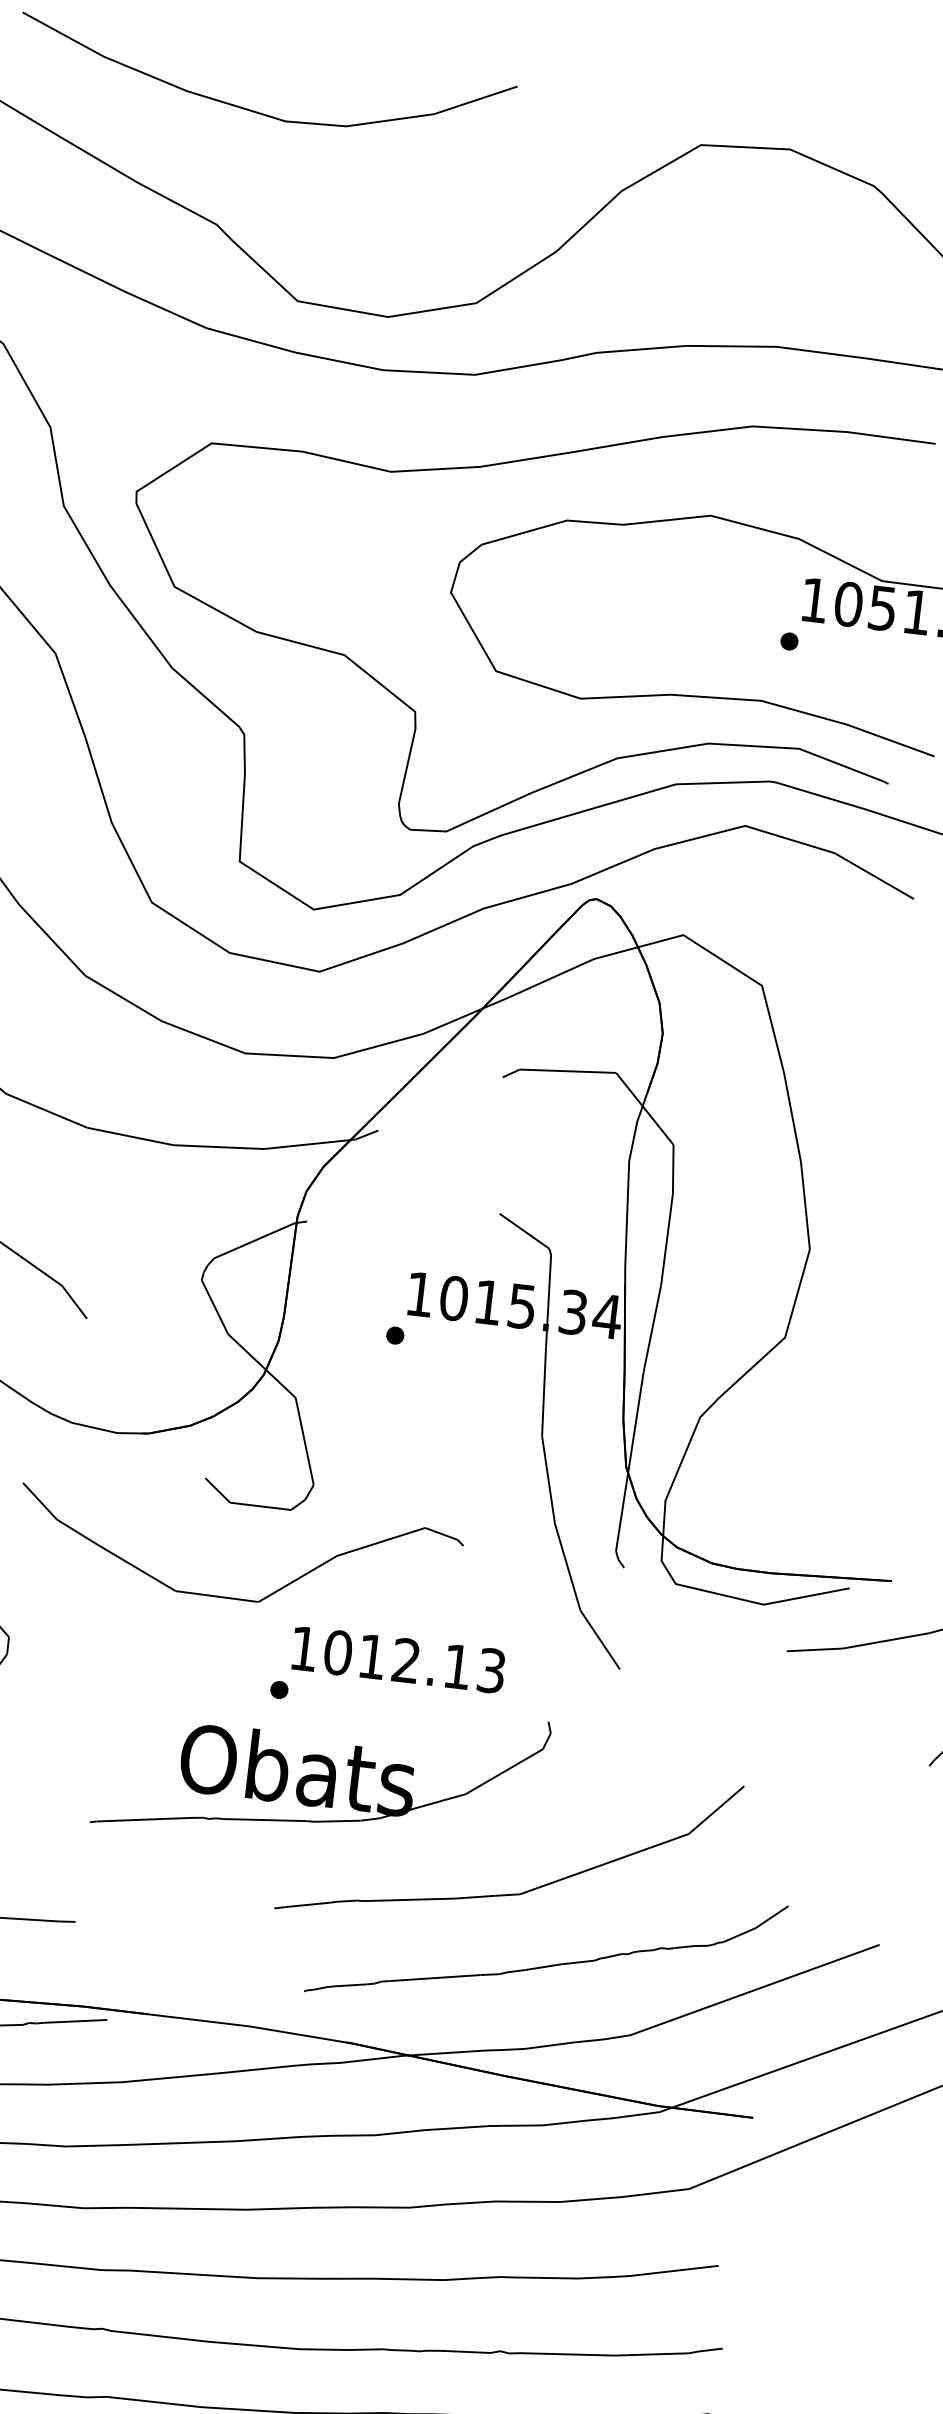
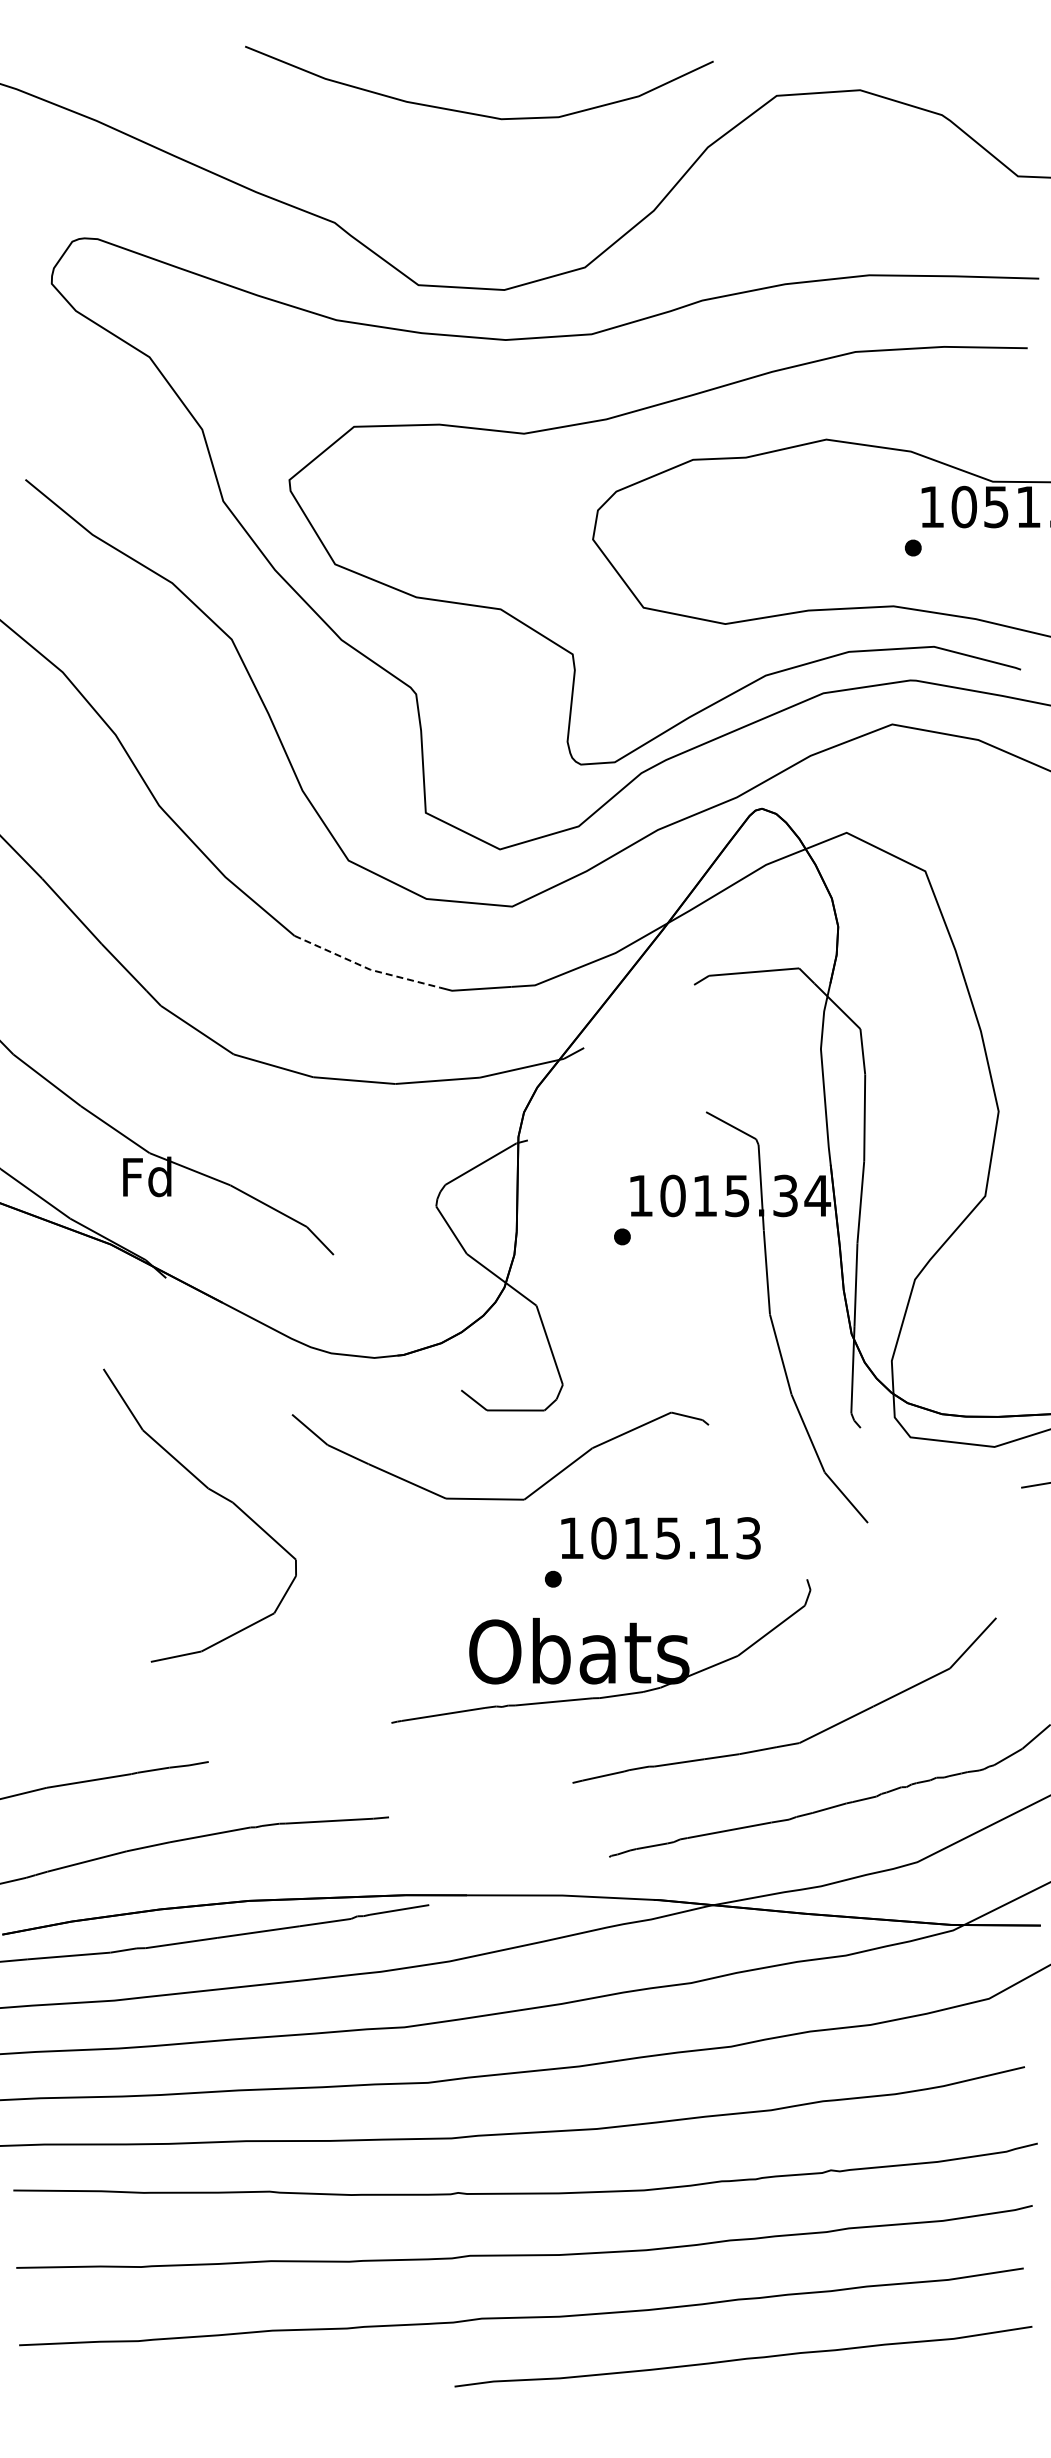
curve: (255, 110) -> (472, 112), moved
line: (157, 1018) -> (366, 967), solid -> dashed
text: (405, 1660) -> (667, 1538), 1012.13 -> 1015.13

